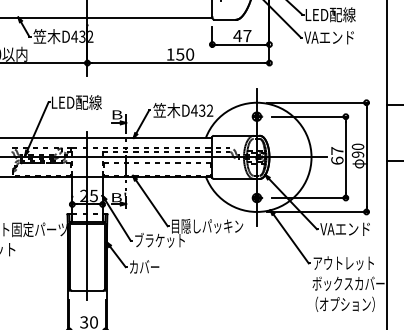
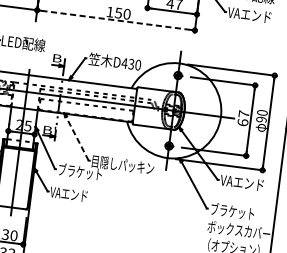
line: (178, 63) -> (116, 20), solid -> dashed
text: (209, 110) -> (137, 64), D432 -> D430
line: (150, 201) -> (76, 137), solid -> dashed
text: (343, 262) -> (236, 211), アウトレット -> ブラケット
text: (149, 266) -> (68, 193), カバー -> VAエンド

